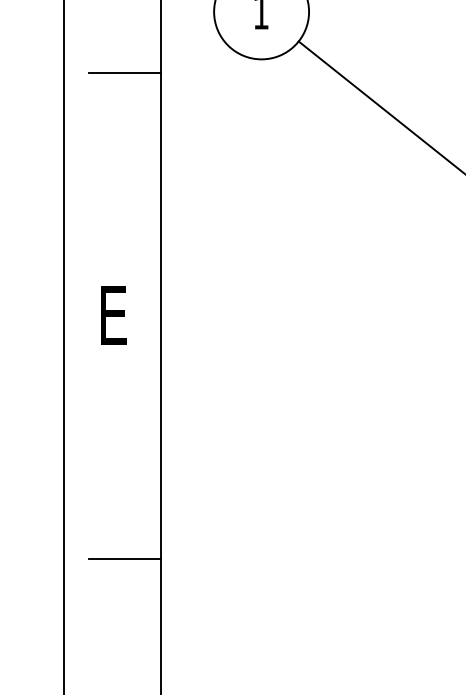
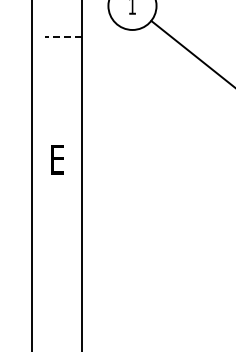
line: (123, 72) -> (62, 36), solid -> dashed
line: (123, 559) -> (62, 283), removed

